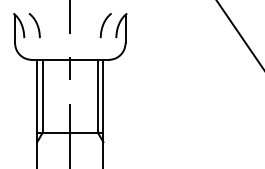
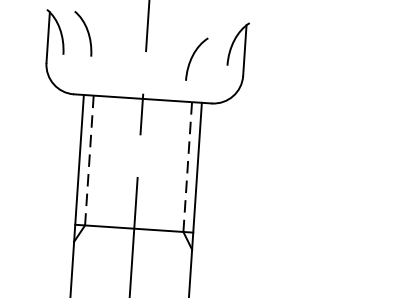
curve: (104, 24) -> (194, 56), moved
line: (42, 96) -> (88, 160), solid -> dashed
line: (97, 96) -> (186, 167), solid -> dashed

